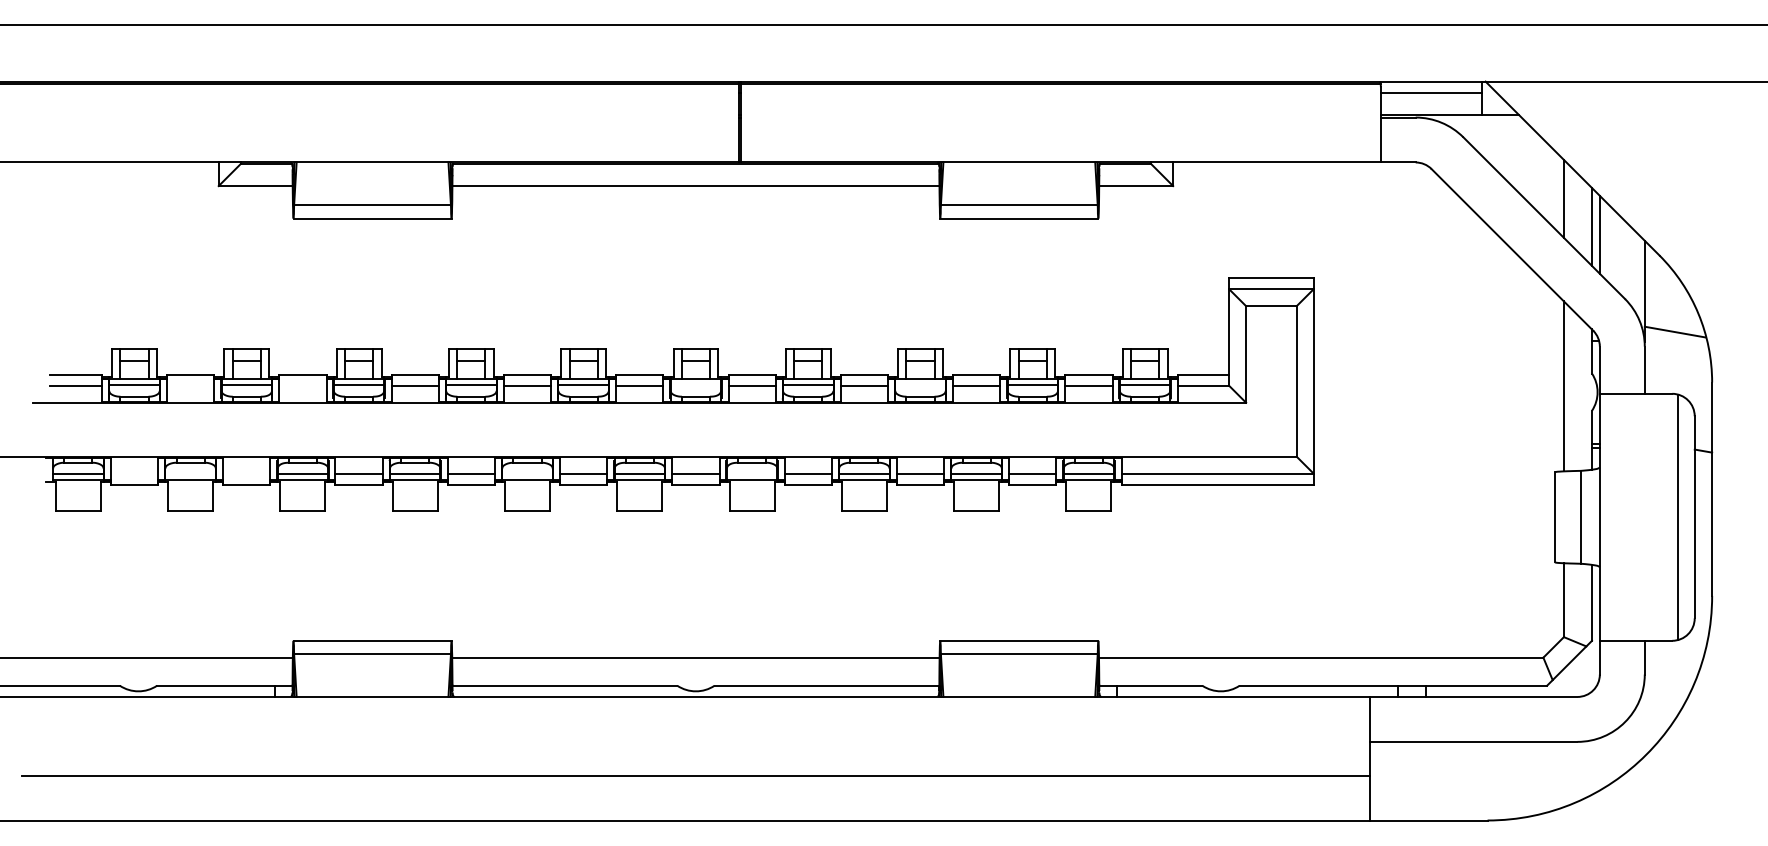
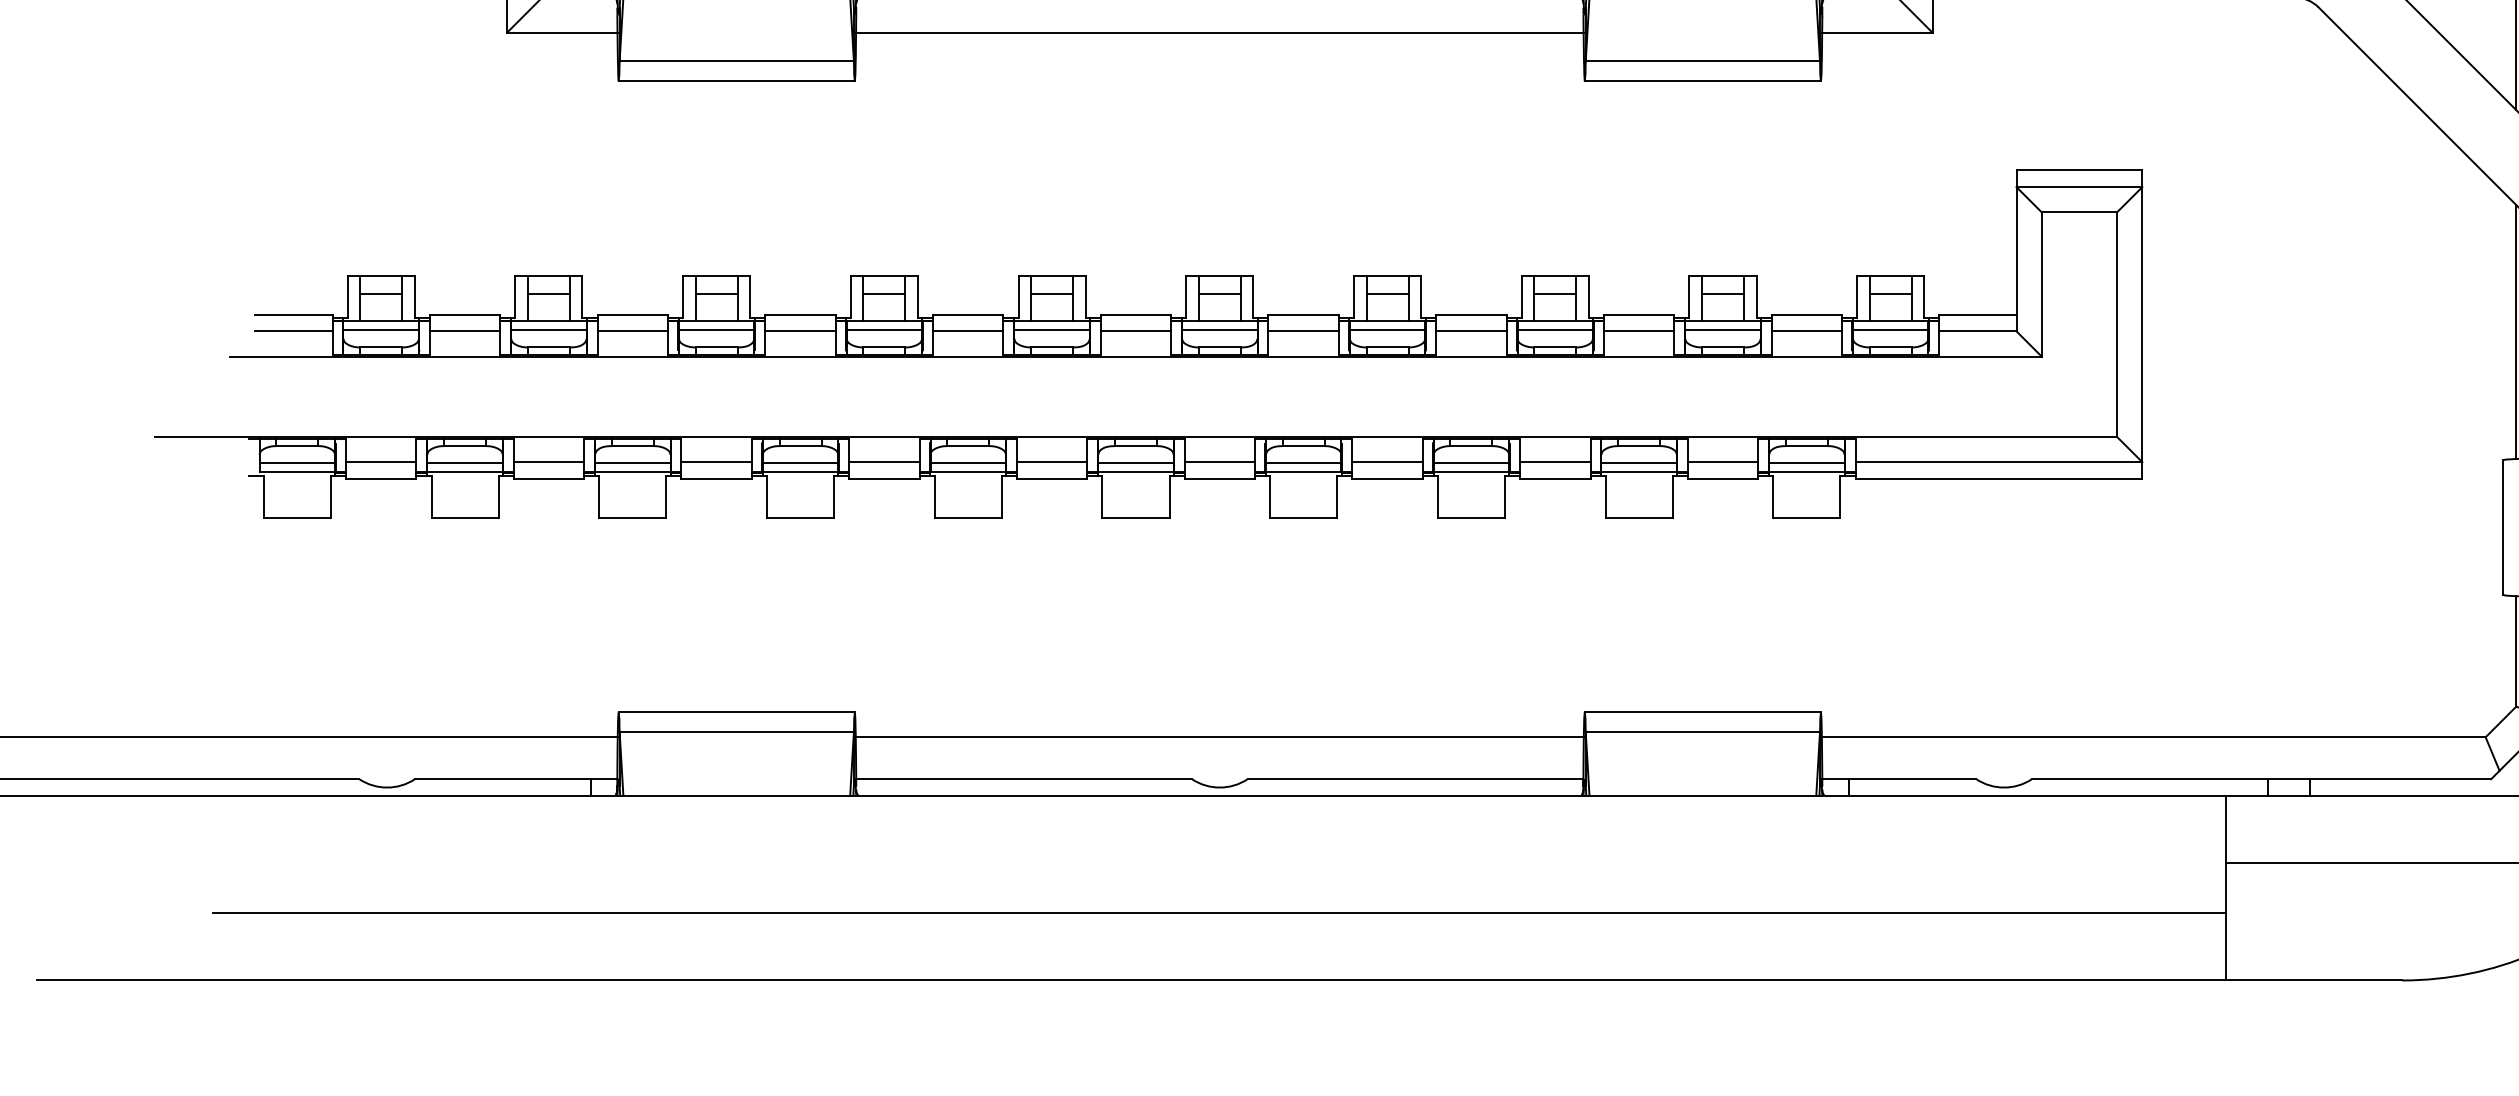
line: (190, 385) -> (464, 330), added
line: (302, 385) -> (632, 330), added
line: (695, 385) -> (1219, 330), added
line: (920, 385) -> (1555, 330), added
line: (134, 473) -> (381, 462), added
line: (246, 473) -> (548, 462), added
line: (190, 474) -> (464, 463), added
line: (527, 474) -> (968, 463), added
line: (751, 474) -> (1302, 463), added

